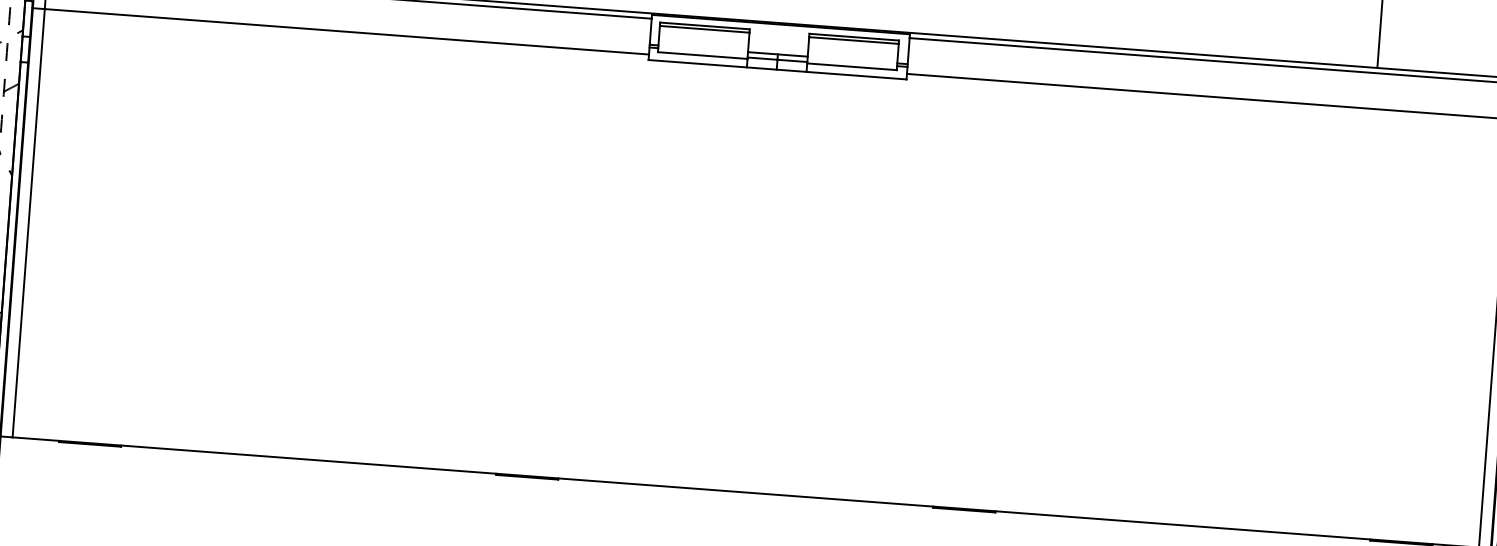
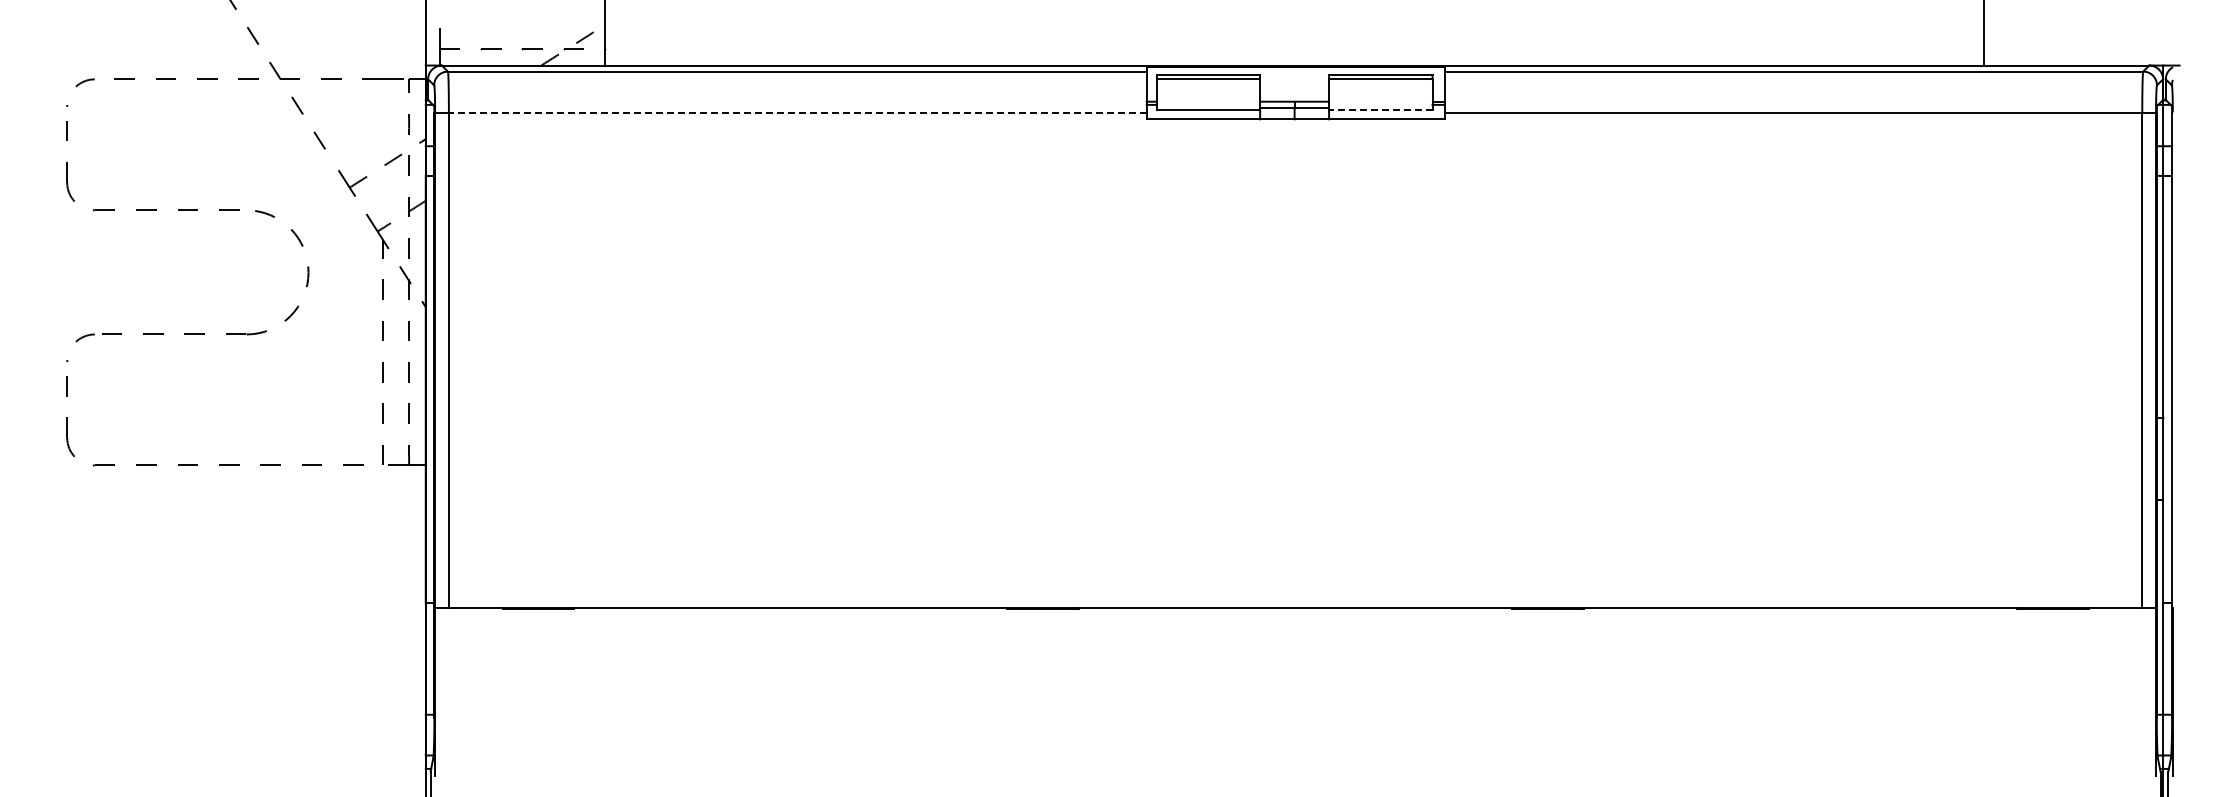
line: (346, 31) -> (797, 112), solid -> dashed
line: (851, 66) -> (1380, 109), solid -> dashed

